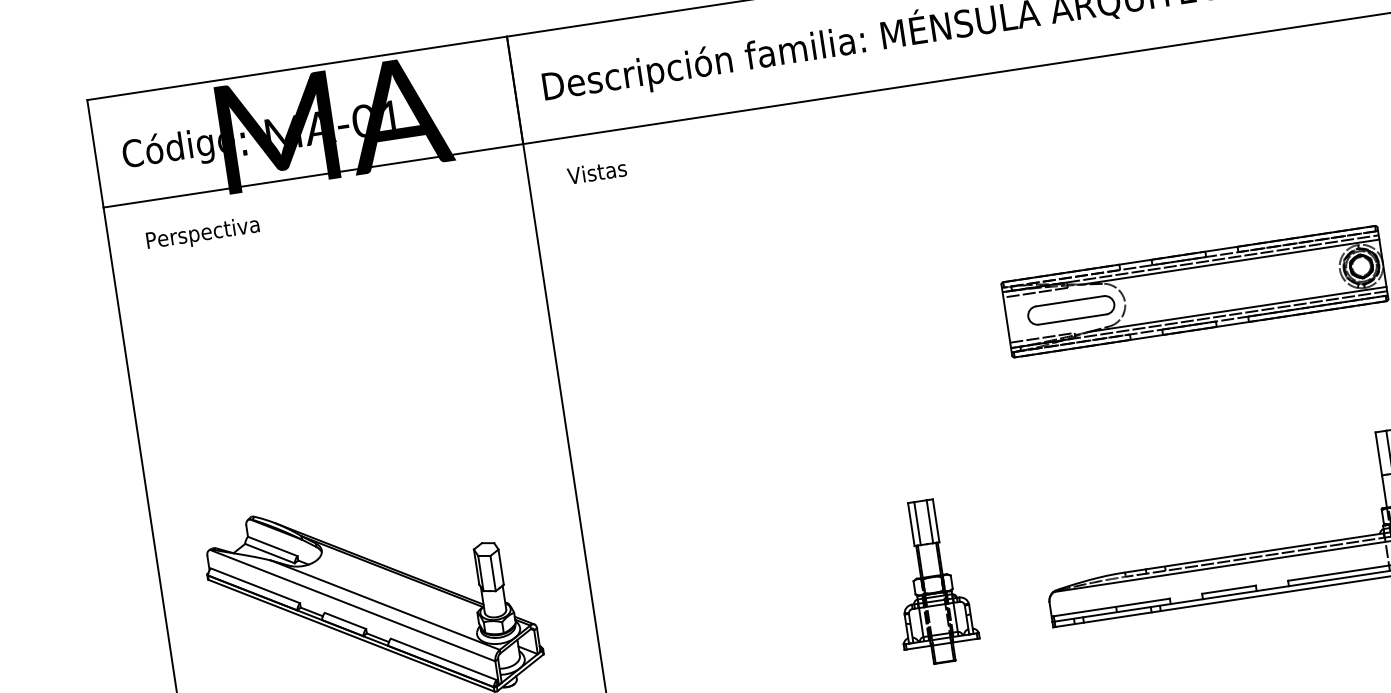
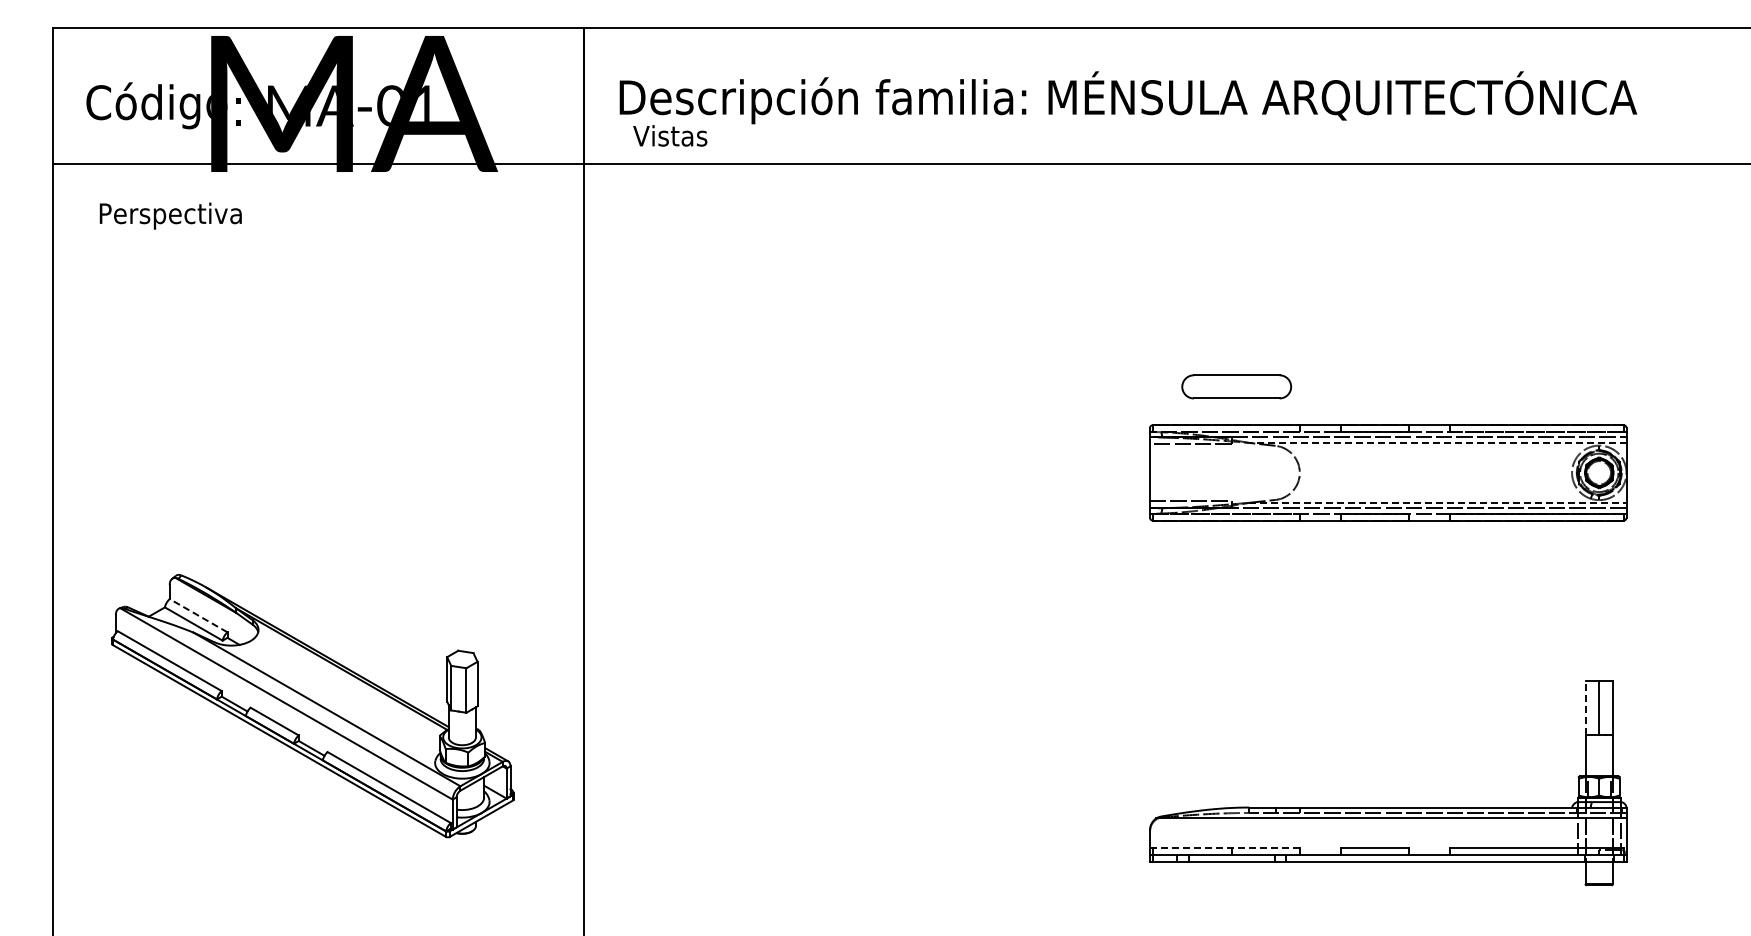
text: (597, 171) -> (670, 135), moved
line: (1230, 261) -> (1437, 442), solid -> dashed
line: (1237, 309) -> (1437, 502), solid -> dashed
part: (1071, 310) -> (1236, 386), moved
line: (1378, 453) -> (1585, 707), solid -> dashed
line: (272, 546) -> (198, 615), solid -> dashed
part: (932, 582) -> (1008, 783), removed
line: (1112, 607) -> (1226, 848), solid -> dashed

